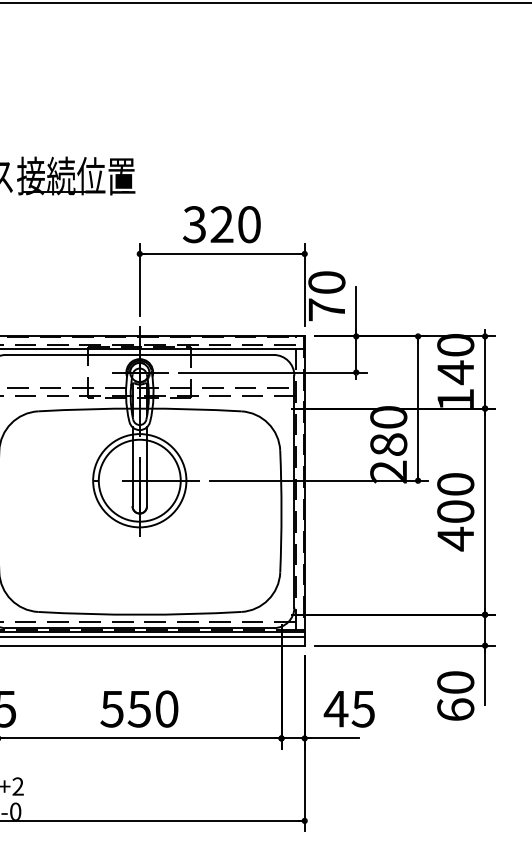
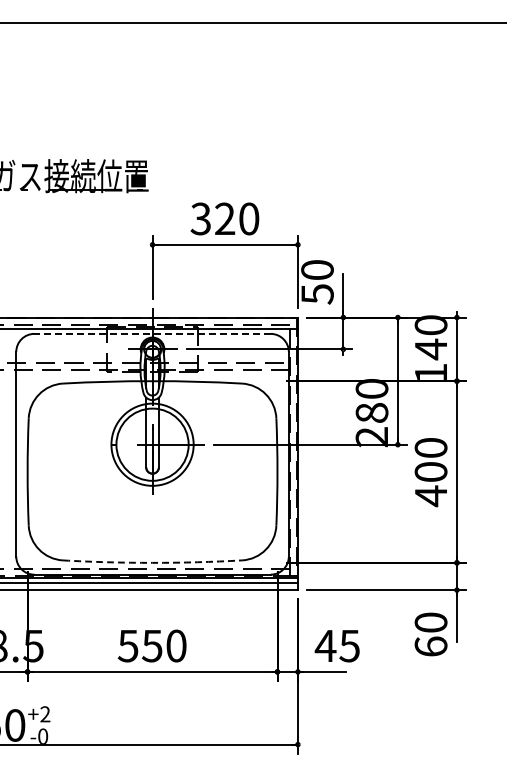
text: (326, 310) -> (317, 294), 70 -> 50
line: (139, 354) -> (152, 333), solid -> dashed
arc: (139, 614) -> (152, 562), solid -> dashed

